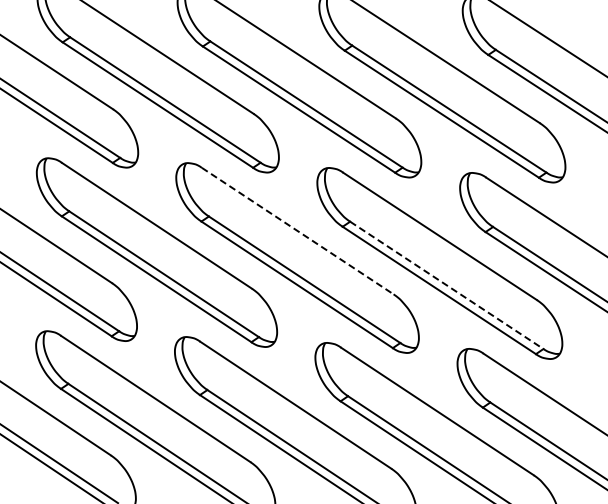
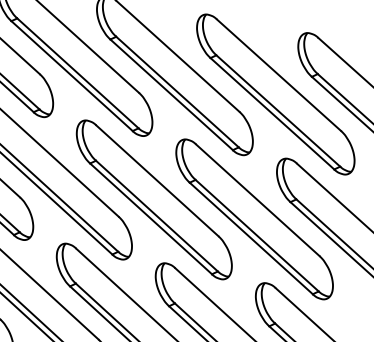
line: (297, 231) -> (157, 181), dashed -> solid
line: (446, 285) -> (256, 235), dashed -> solid

